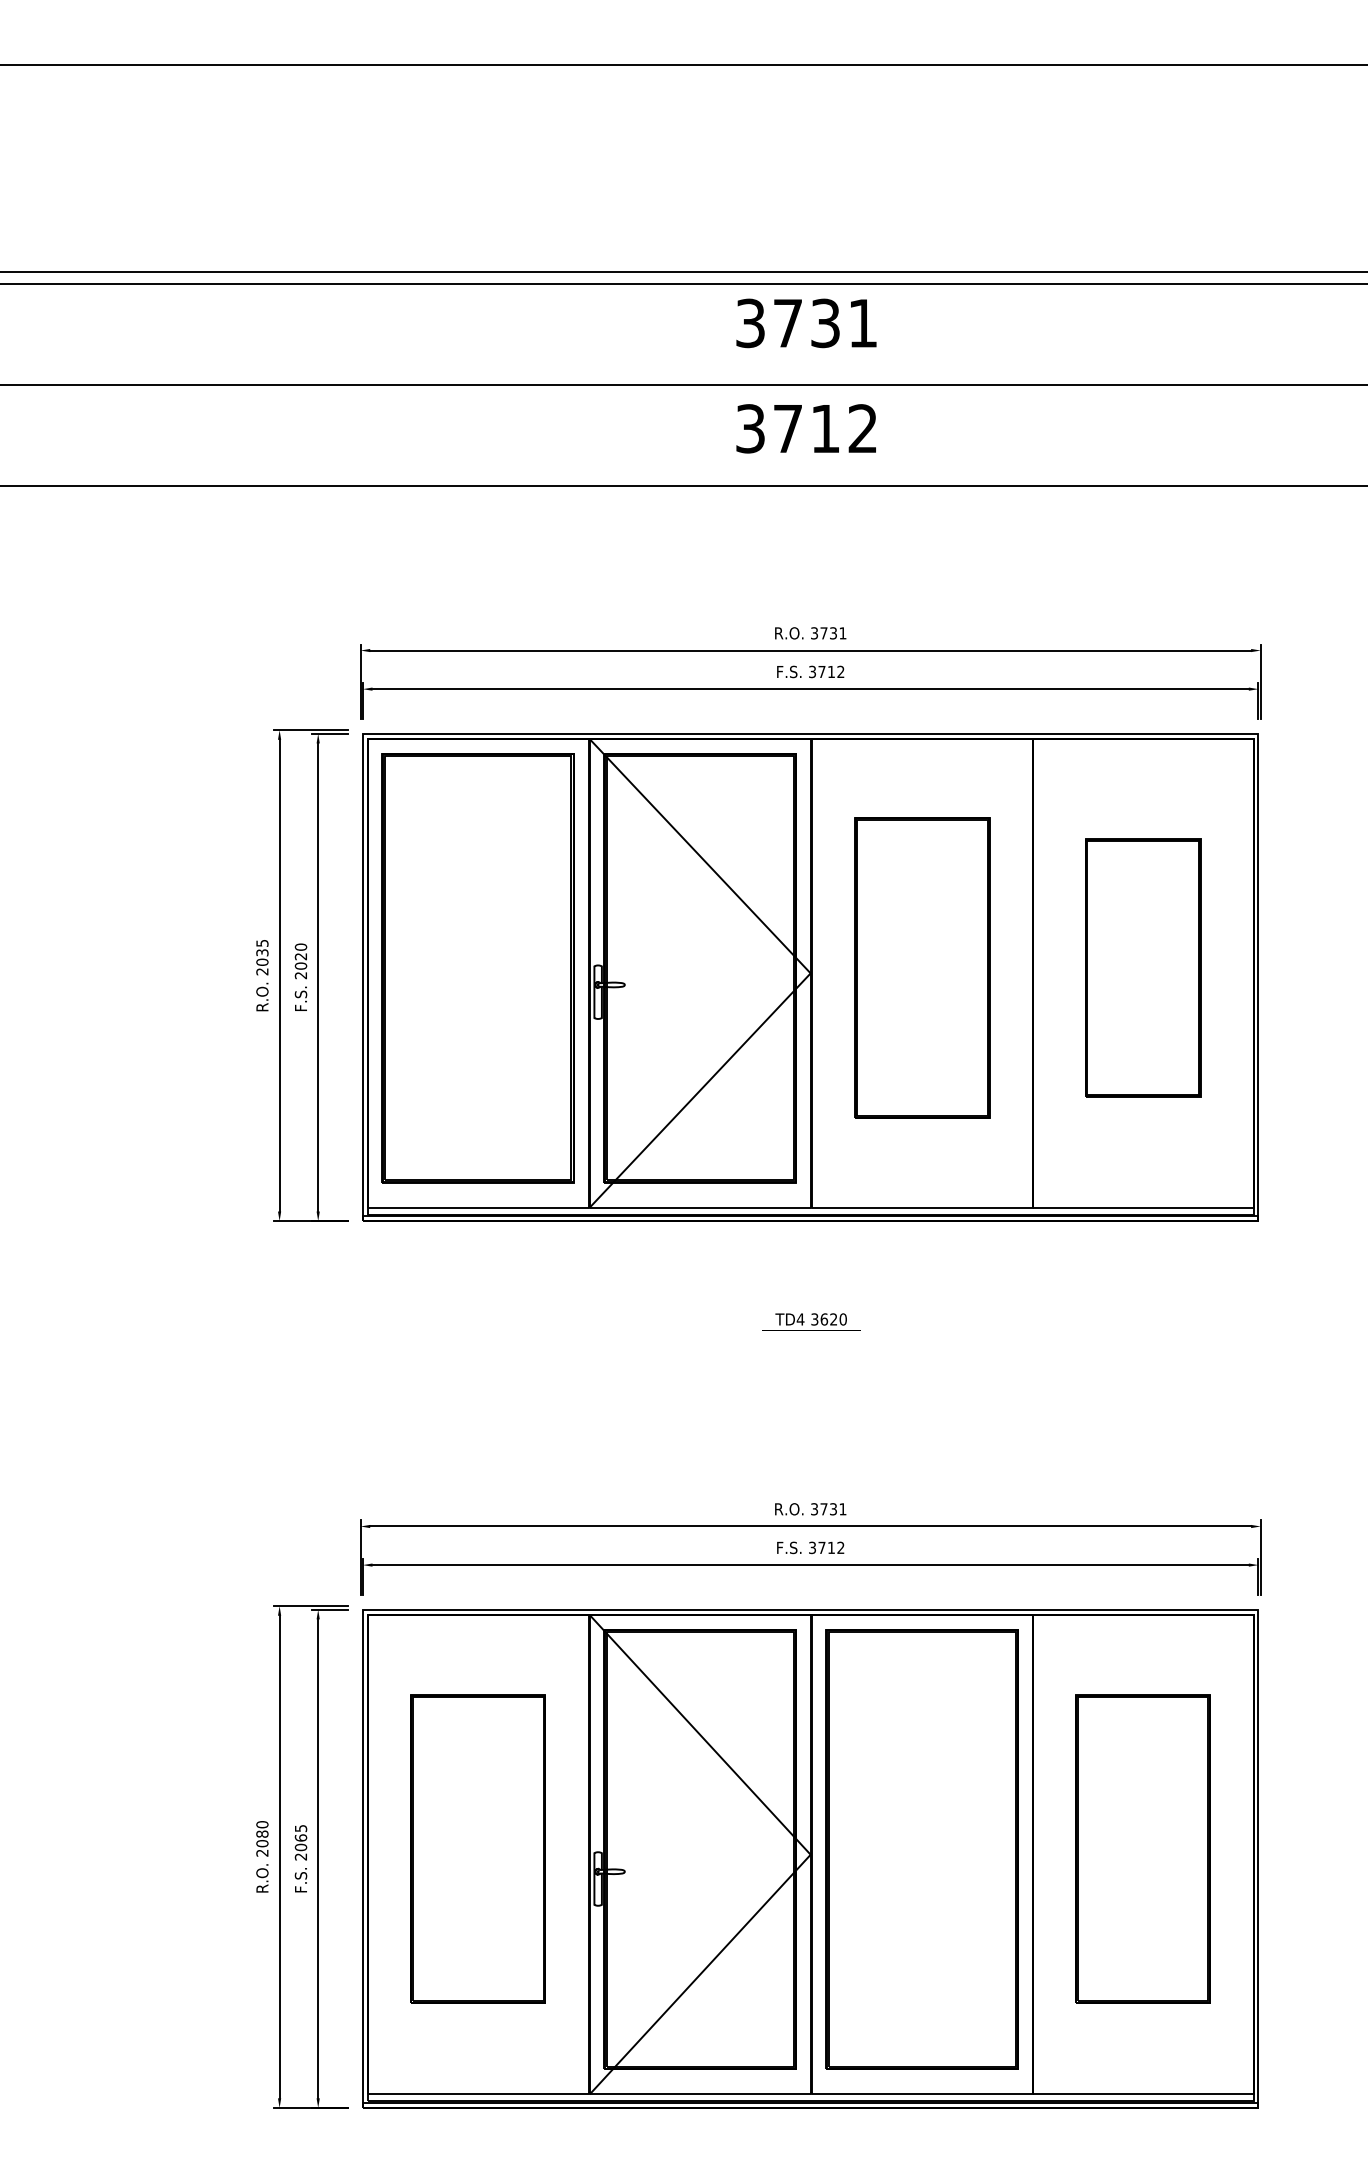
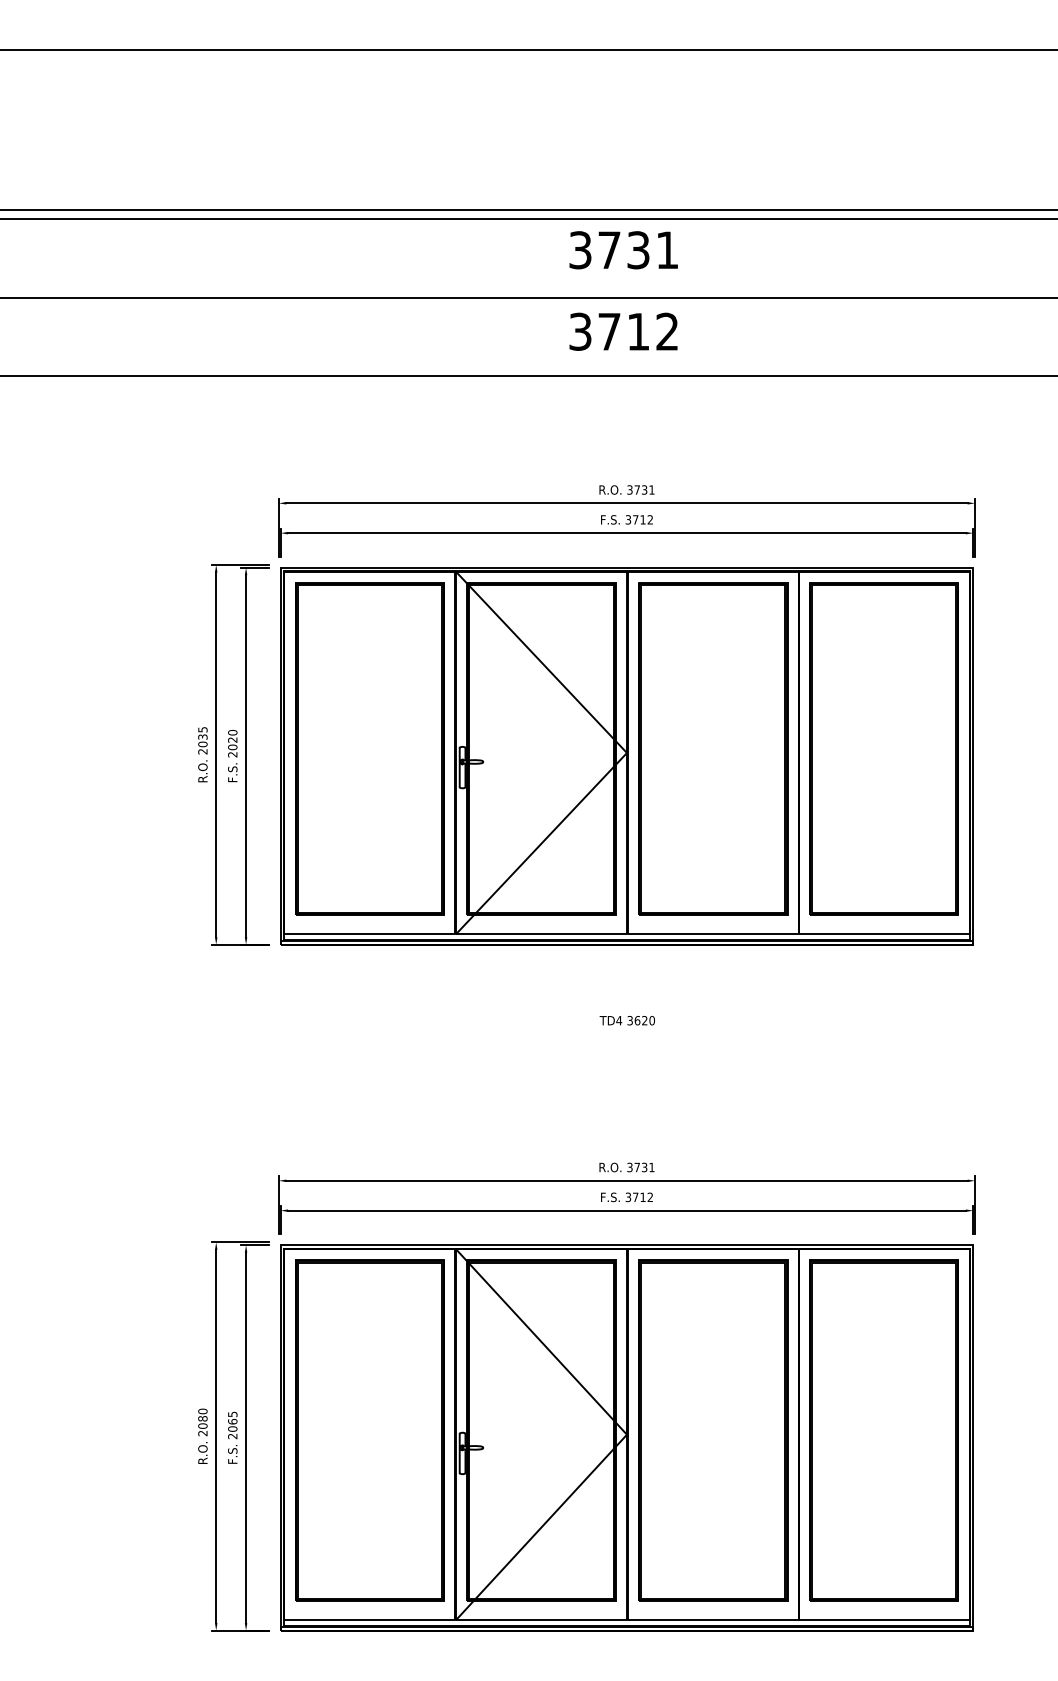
part: (922, 967) -> (713, 748), size x1.43
part: (1142, 967) -> (883, 748), size x1.67
part: (477, 1849) -> (369, 1430), size x1.43
part: (1142, 1849) -> (883, 1430), size x1.43

